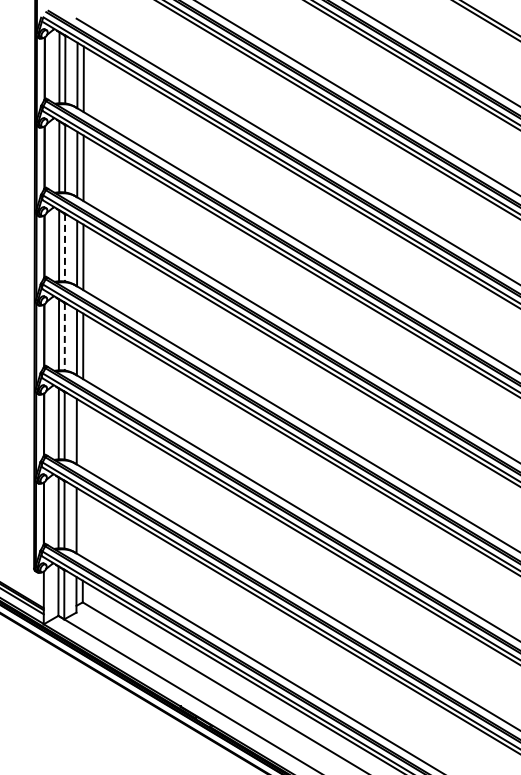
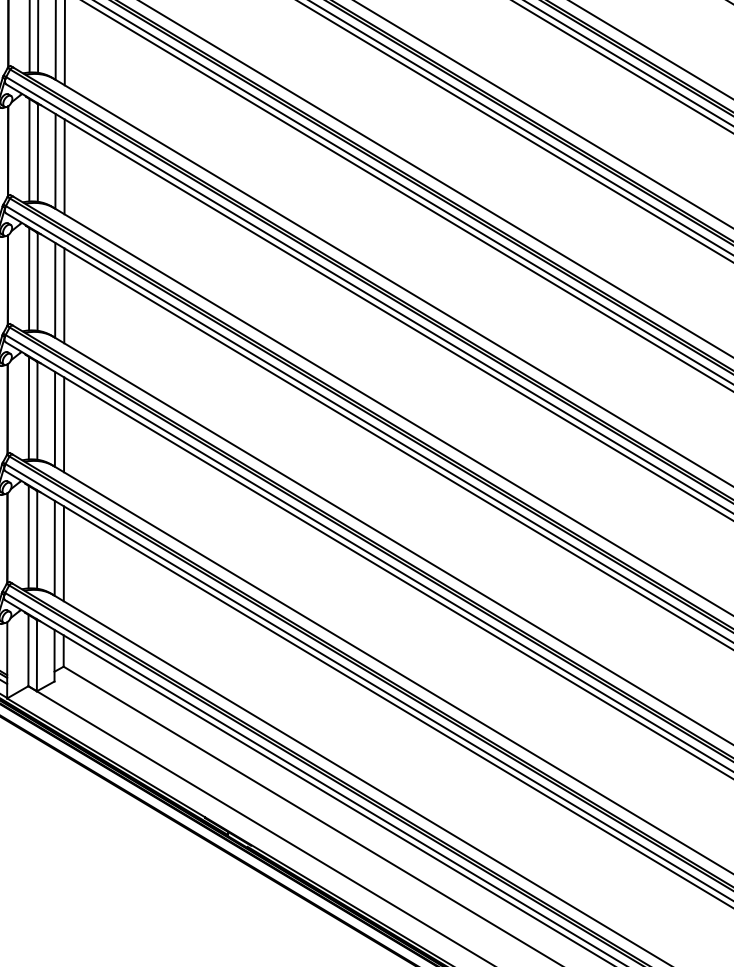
line: (64, 247) -> (37, 152), dashed -> solid
line: (64, 336) -> (37, 281), dashed -> solid
line: (83, 435) -> (64, 424), added
line: (82, 524) -> (63, 553), added

